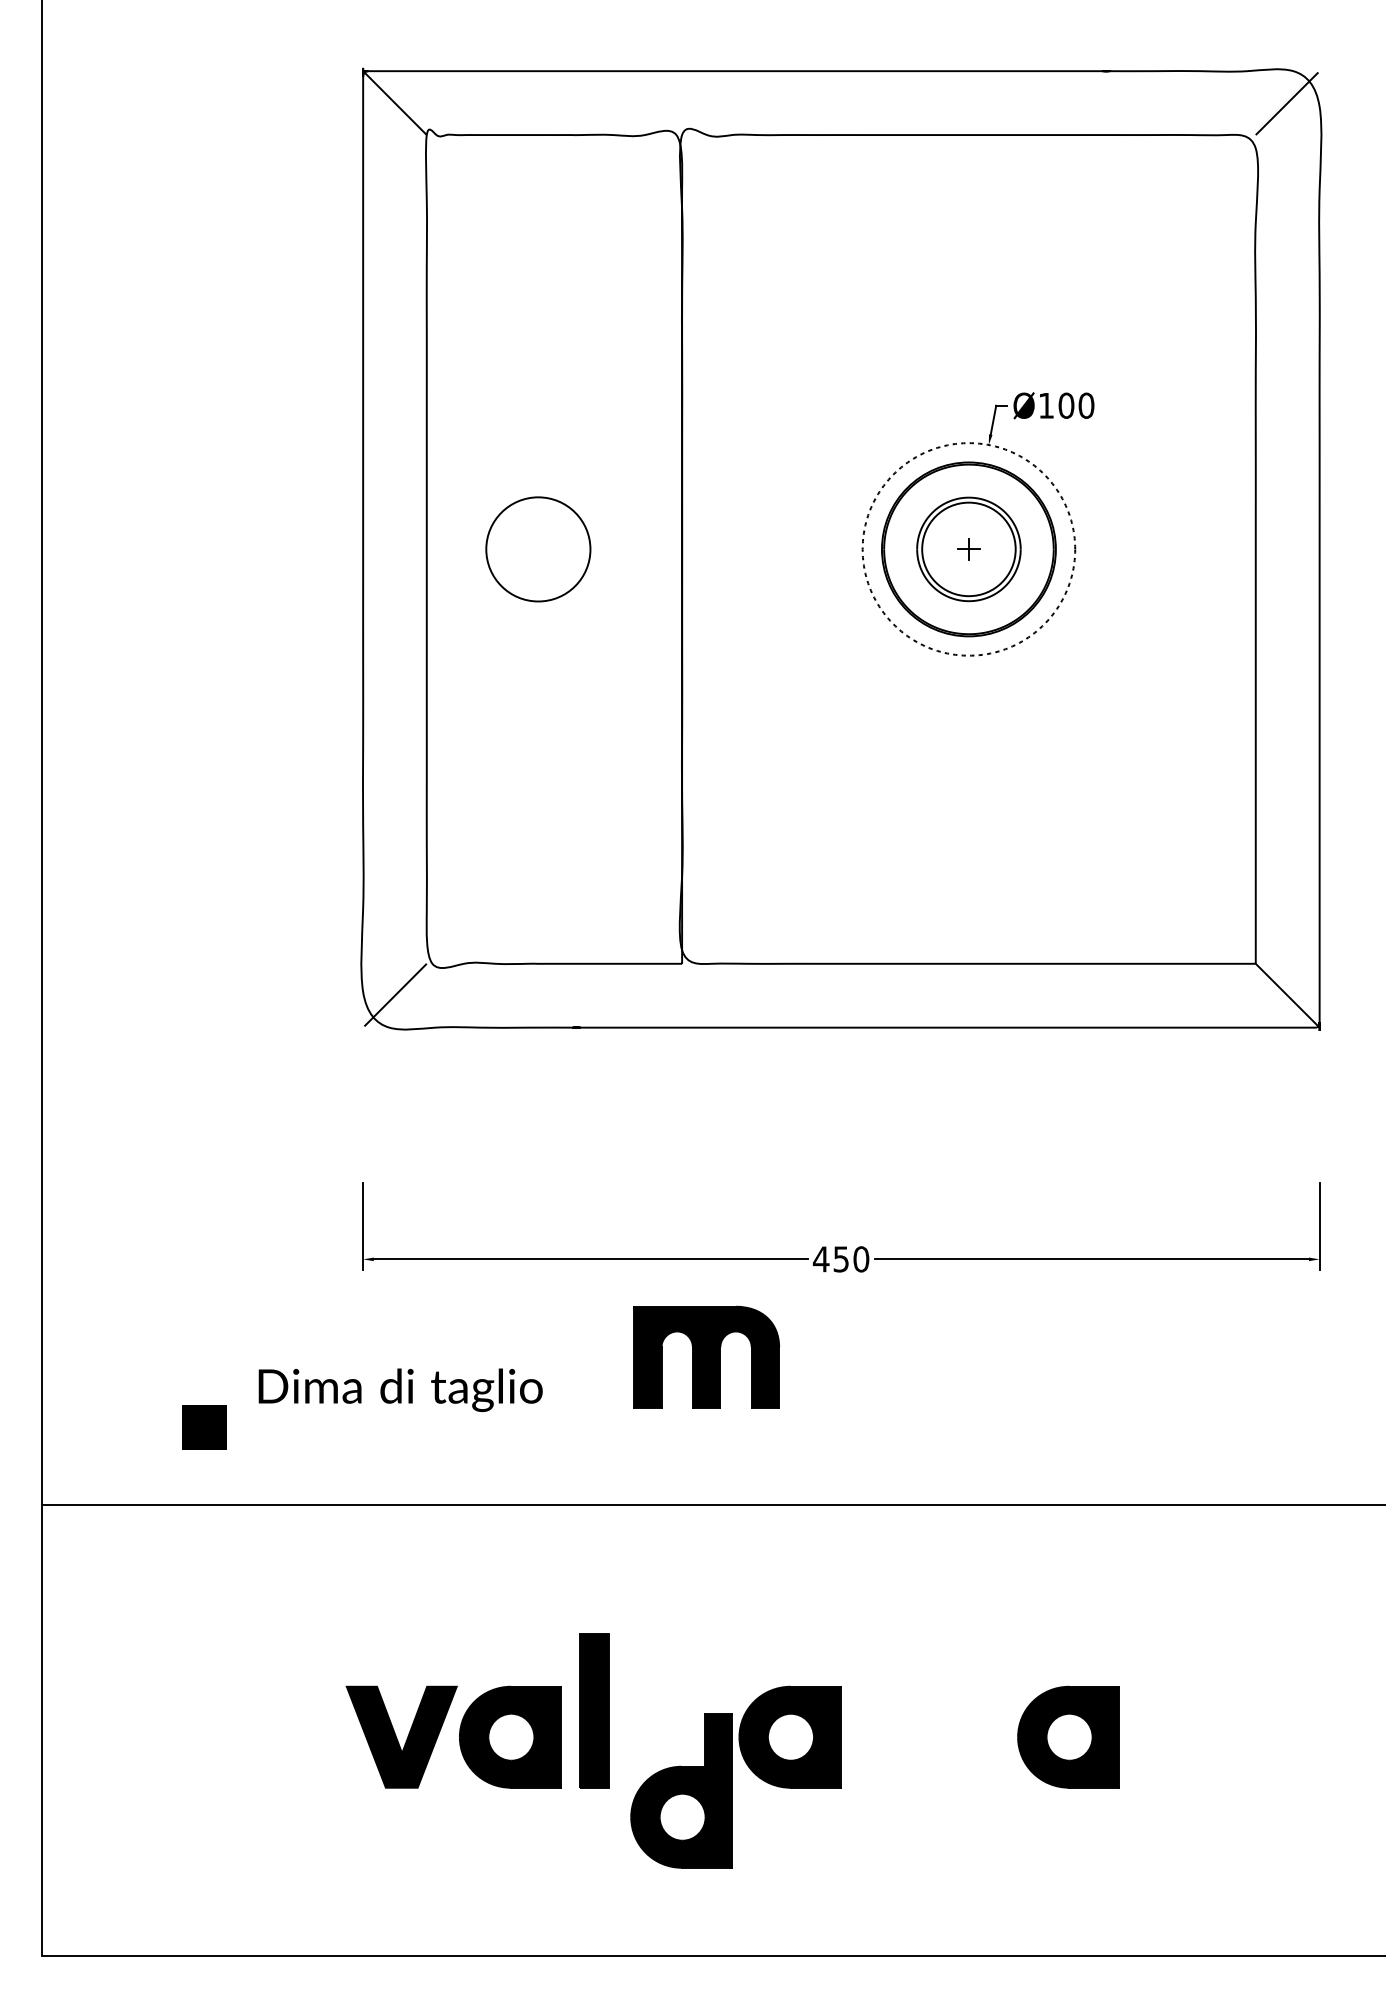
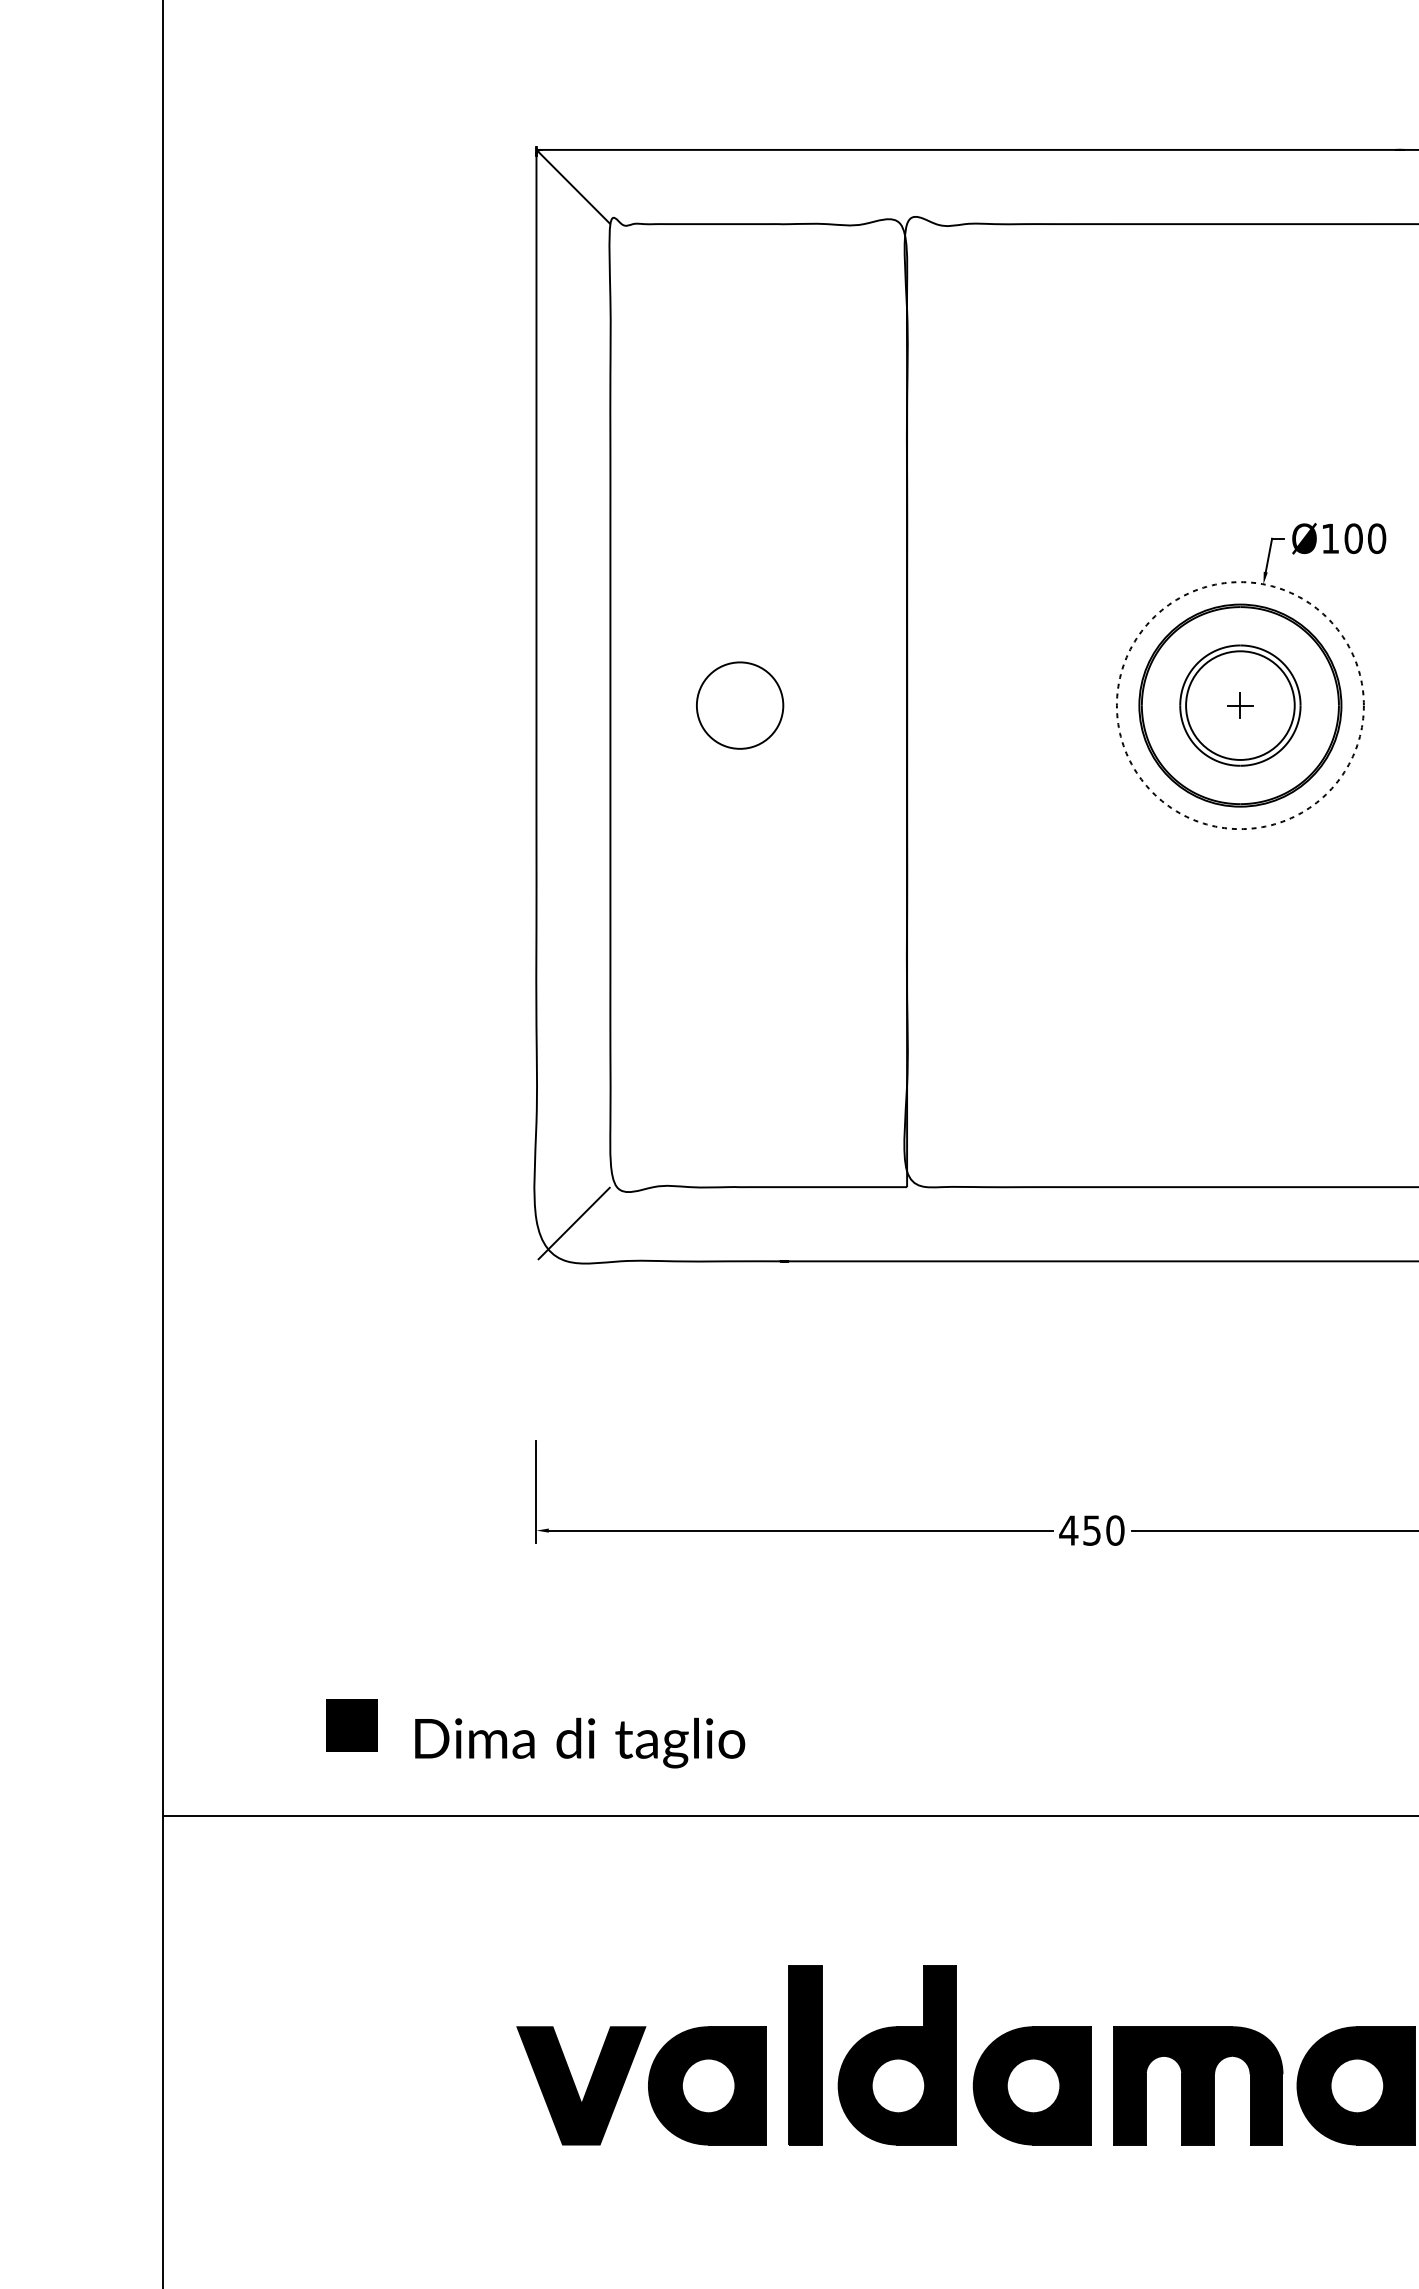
circle: (538, 549) -> (740, 705), size x0.71
part: (706, 1356) -> (1198, 2085), moved
text: (400, 1390) -> (579, 1743), moved
part: (681, 1790) -> (897, 2054), moved

